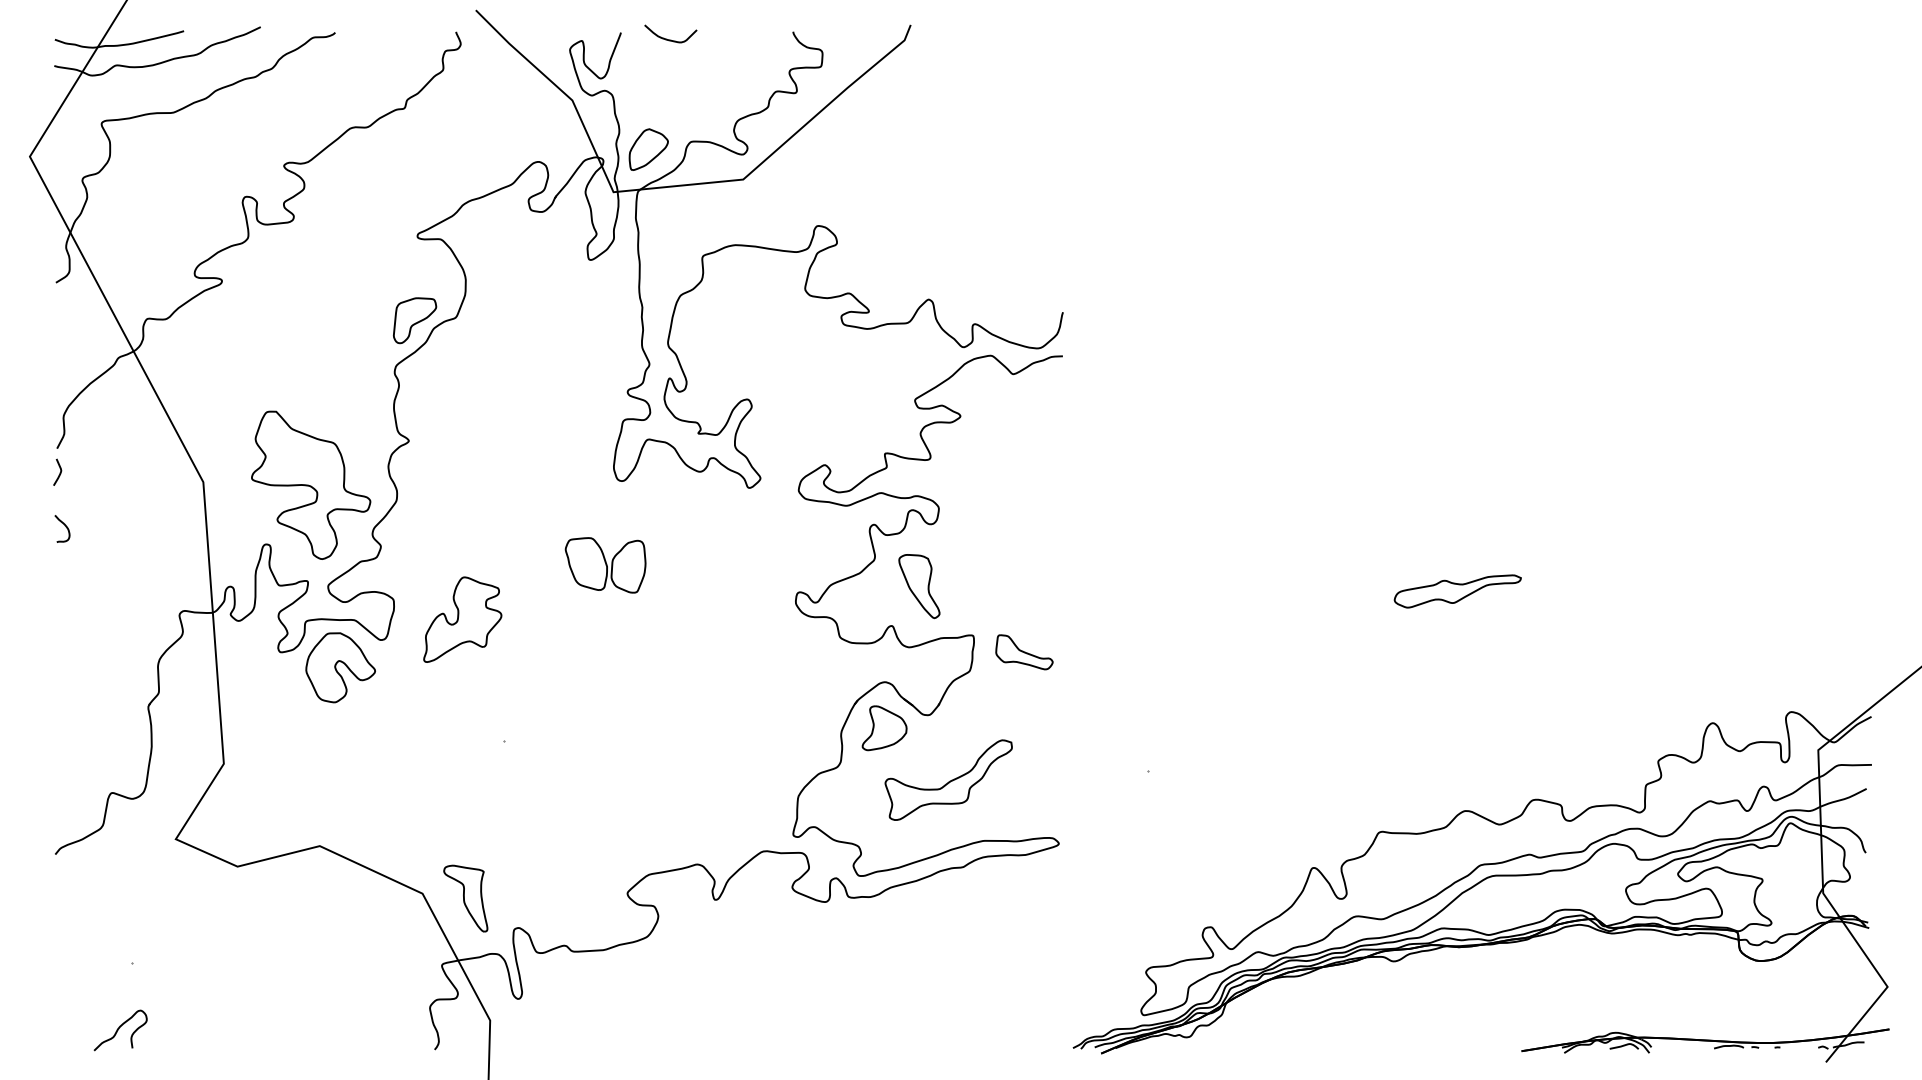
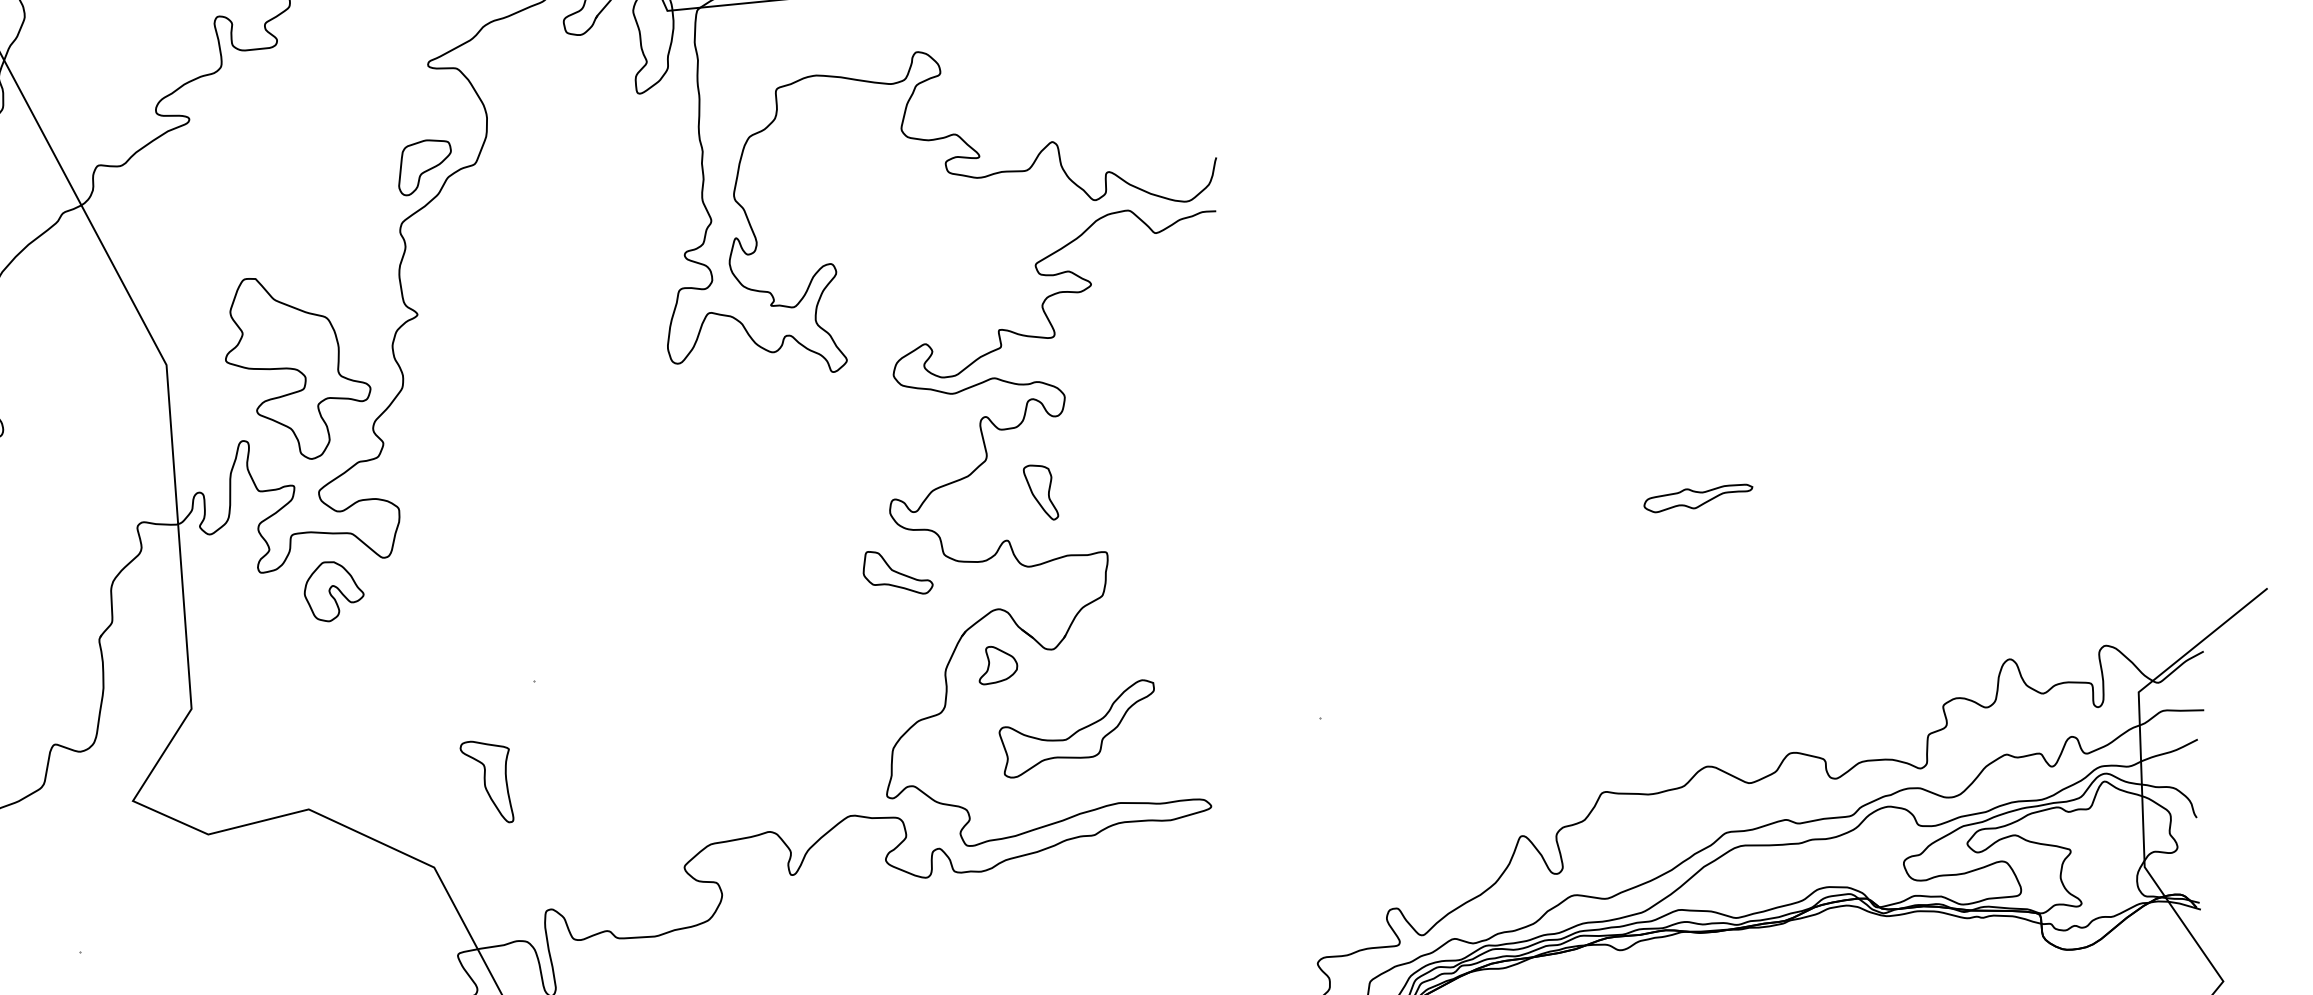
part: (605, 565) -> (657, 466), removed
part: (919, 586) -> (1041, 492), size x0.7
part: (1457, 591) -> (1698, 498), size x0.7
part: (462, 619) -> (483, 532), removed
part: (1024, 652) -> (898, 573), moved
part: (340, 667) -> (334, 591), size x0.7
part: (884, 728) -> (998, 665), size x0.7
part: (465, 898) -> (486, 781), moved

